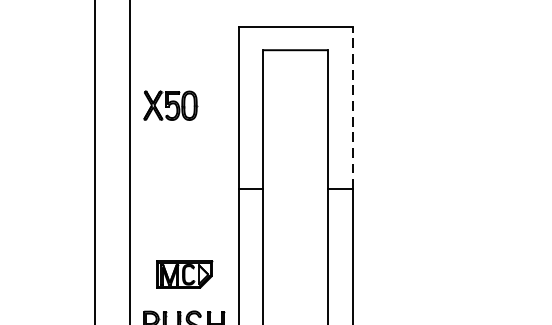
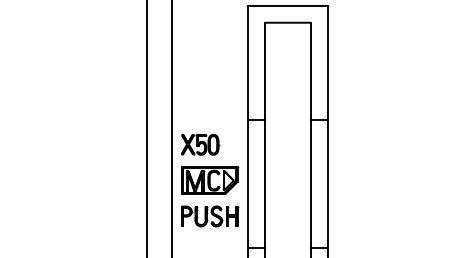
part: (170, 105) -> (200, 144), moved
line: (353, 106) -> (328, 62), dashed -> solid
part: (185, 274) -> (210, 180), size x1.43

